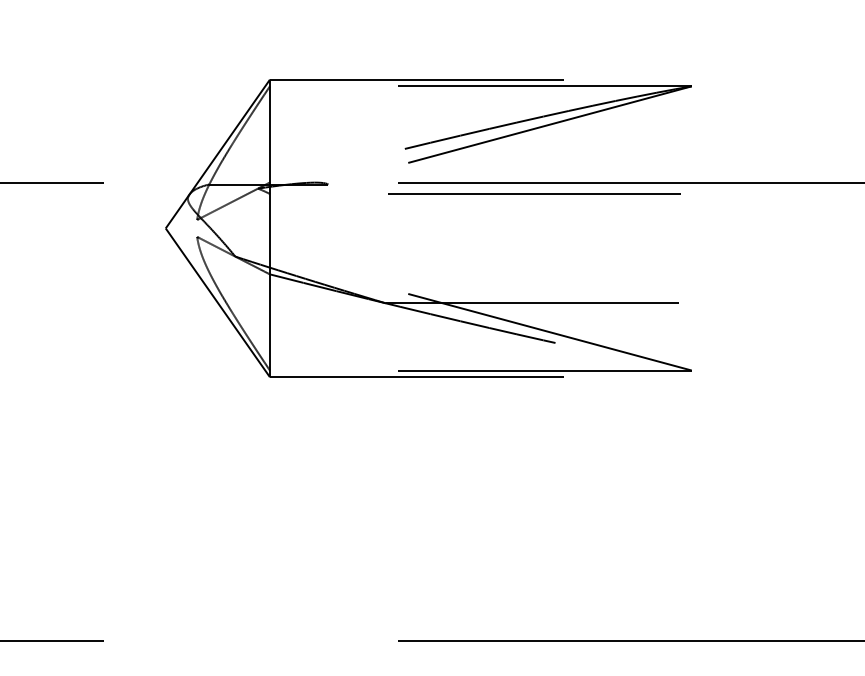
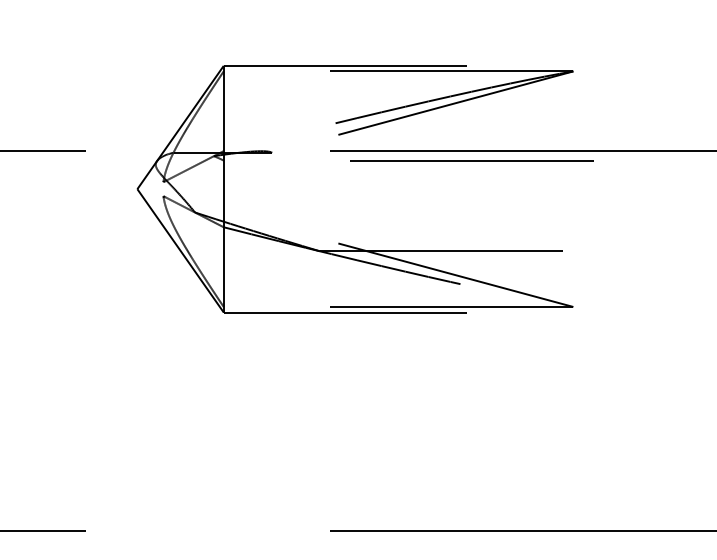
line: (533, 193) -> (471, 160), moved

